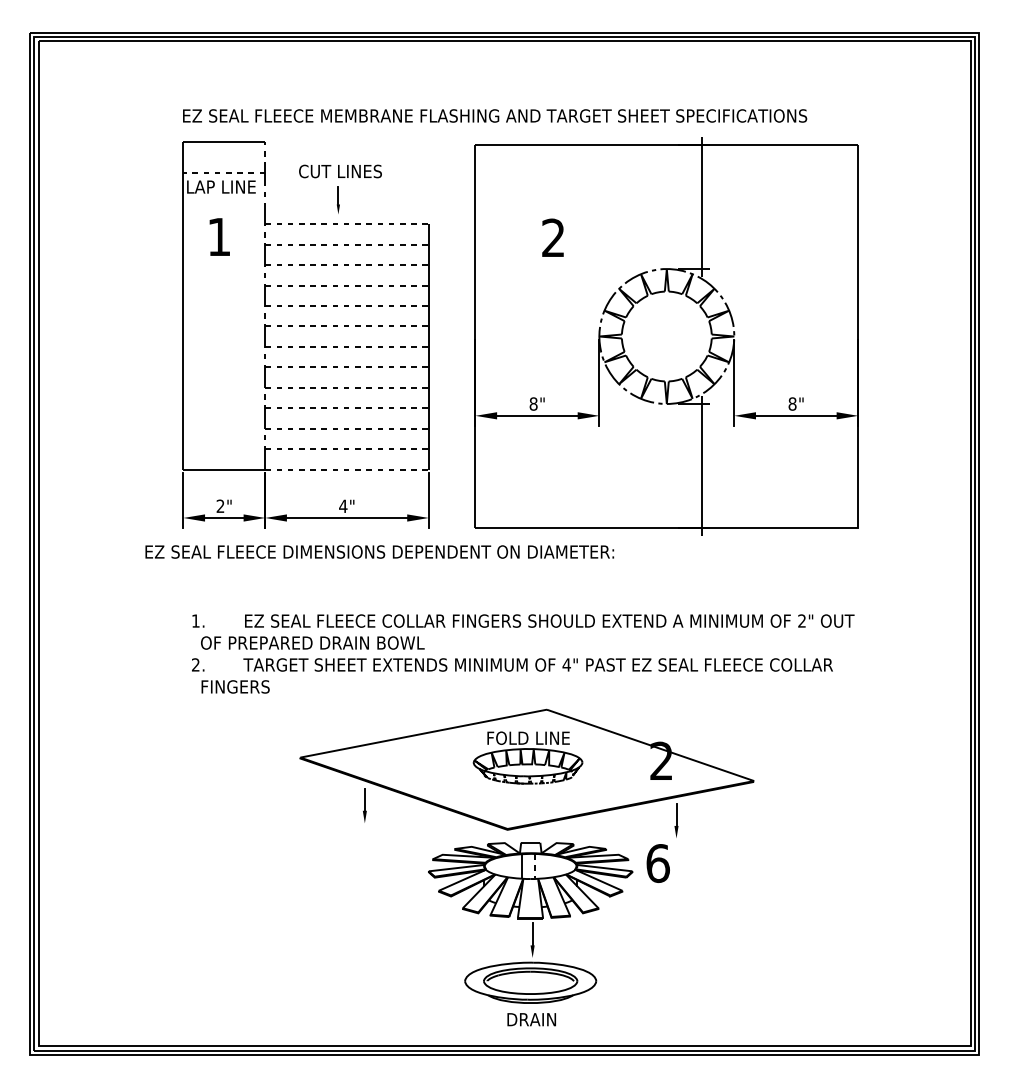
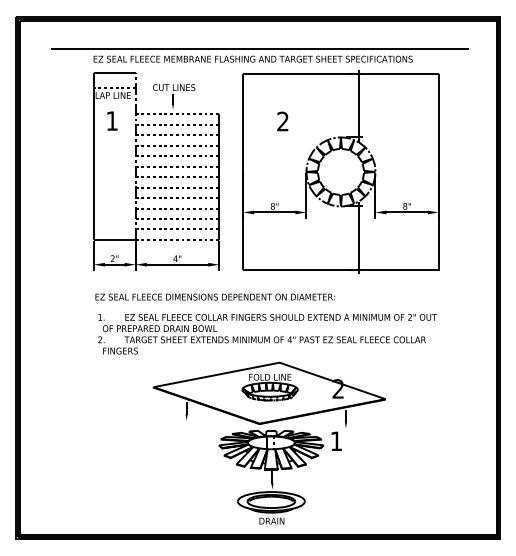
line: (507, 97) -> (259, 49), added
text: (378, 550) -> (214, 296), moved
text: (658, 863) -> (336, 441), 6 -> 1

